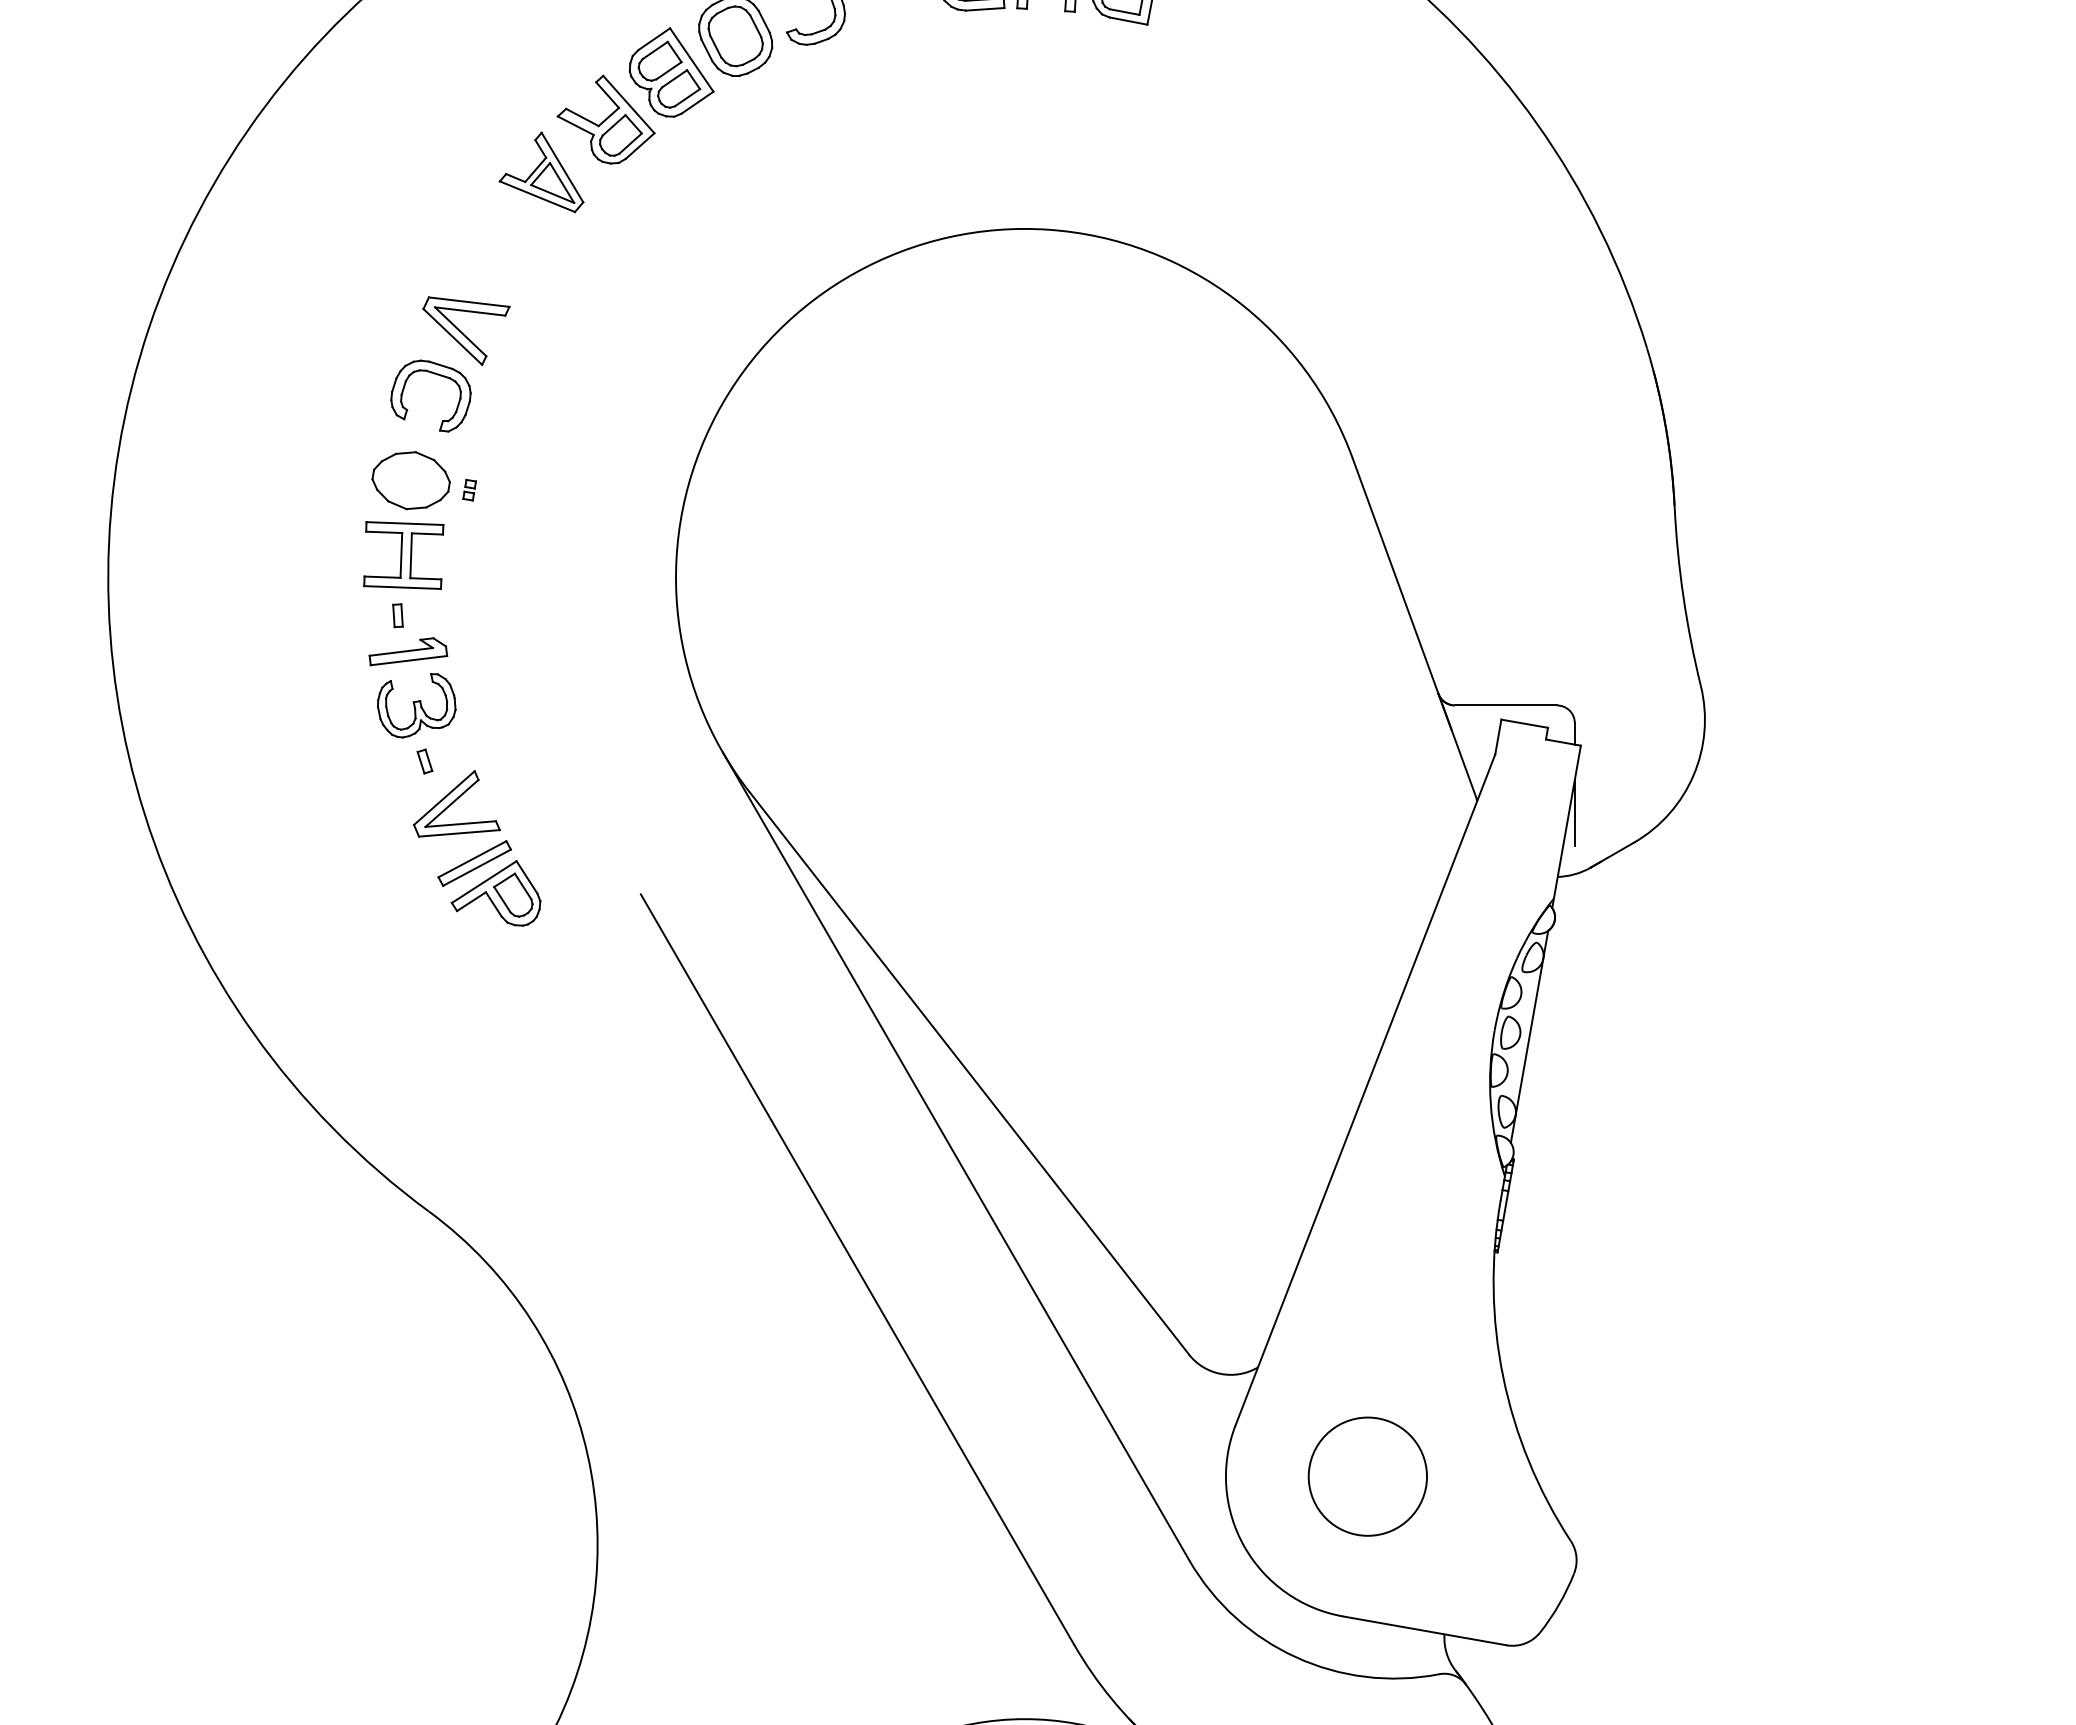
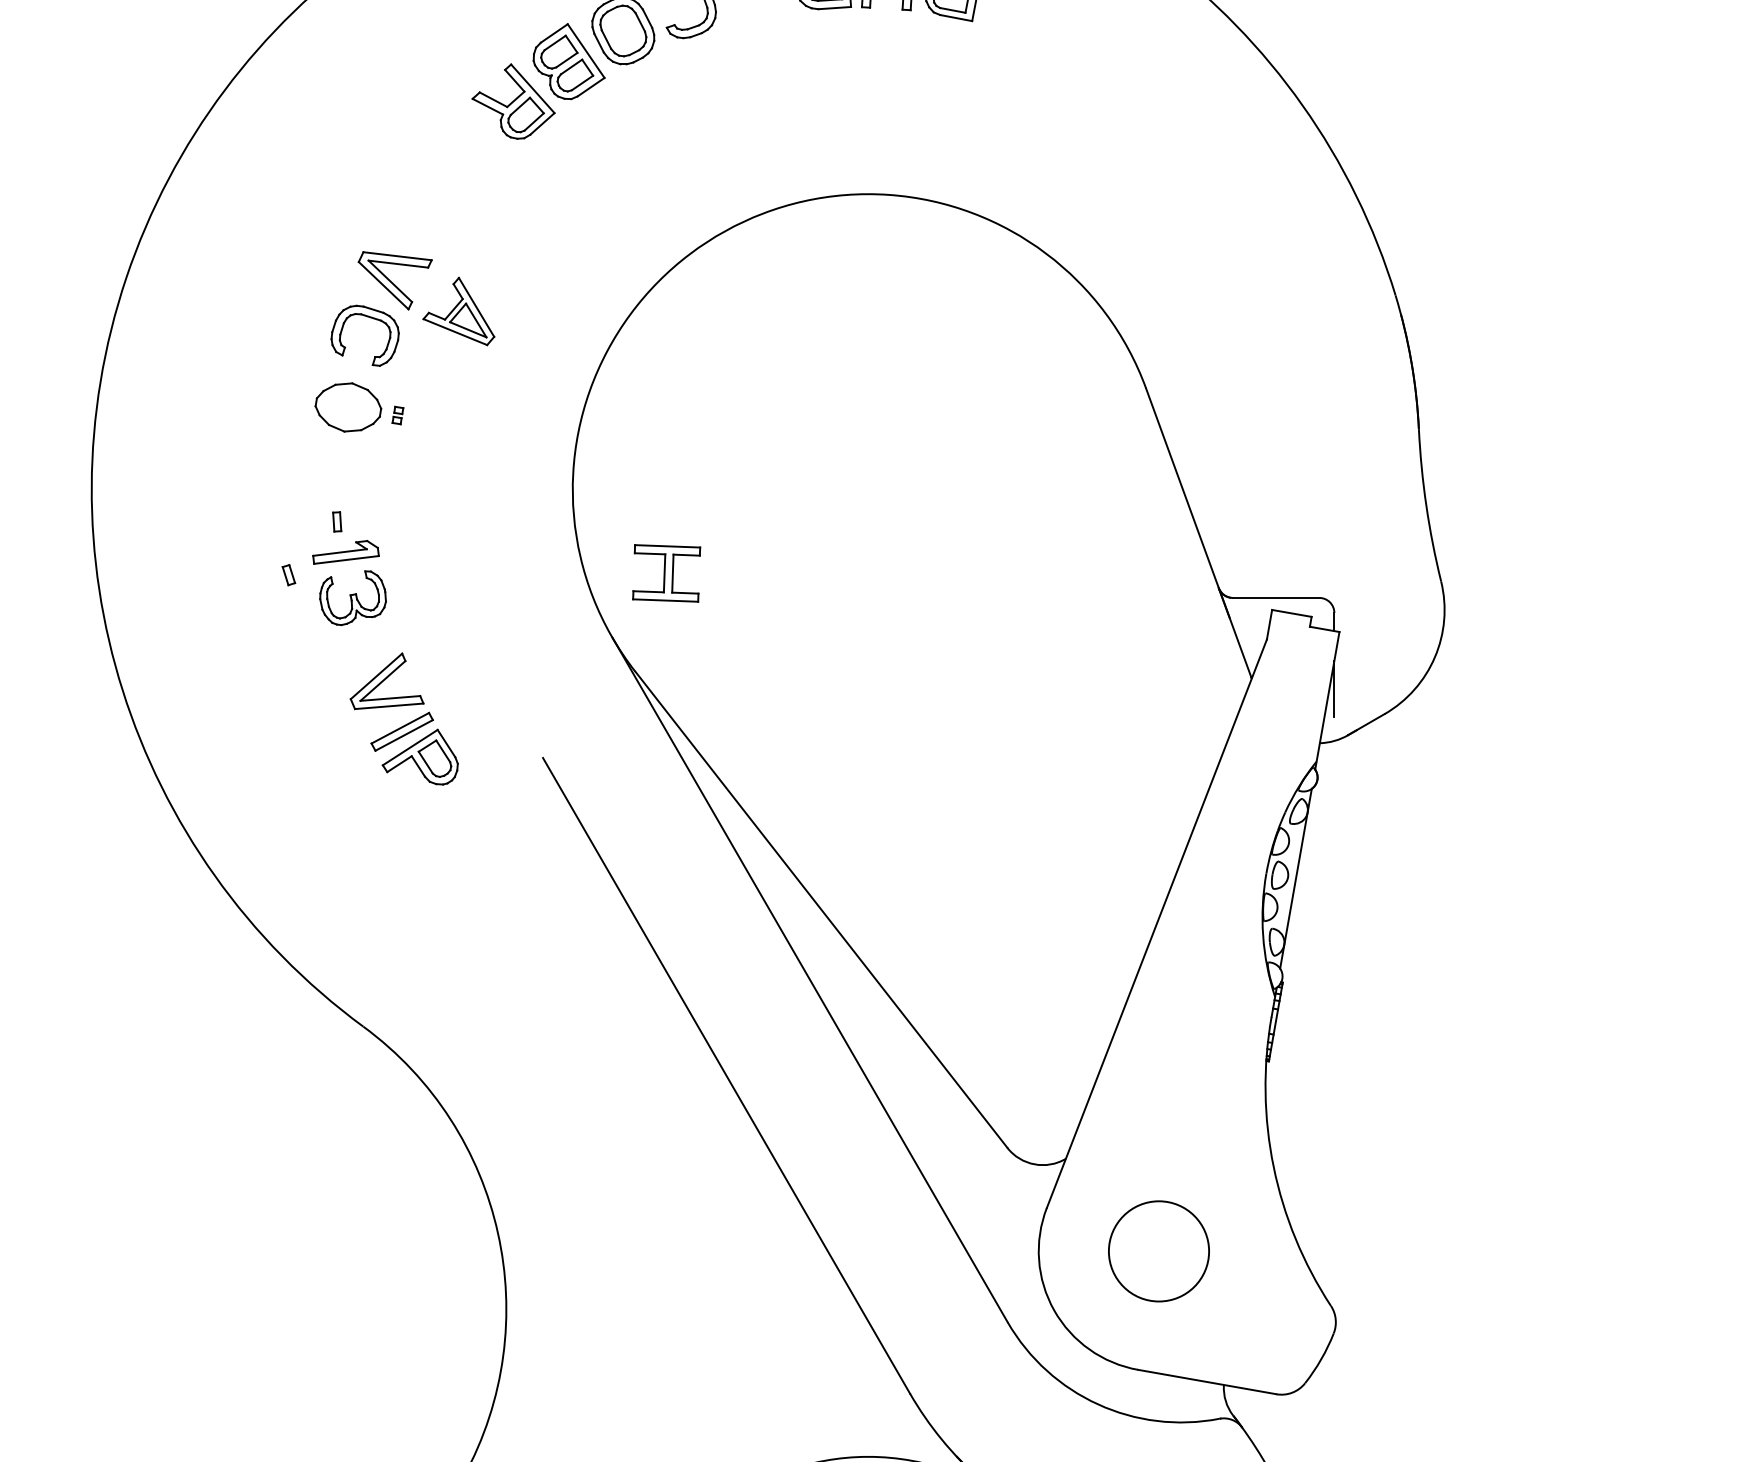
part: (541, 172) -> (458, 311), moved
part: (403, 555) -> (666, 573), moved
part: (424, 761) -> (288, 575), moved

